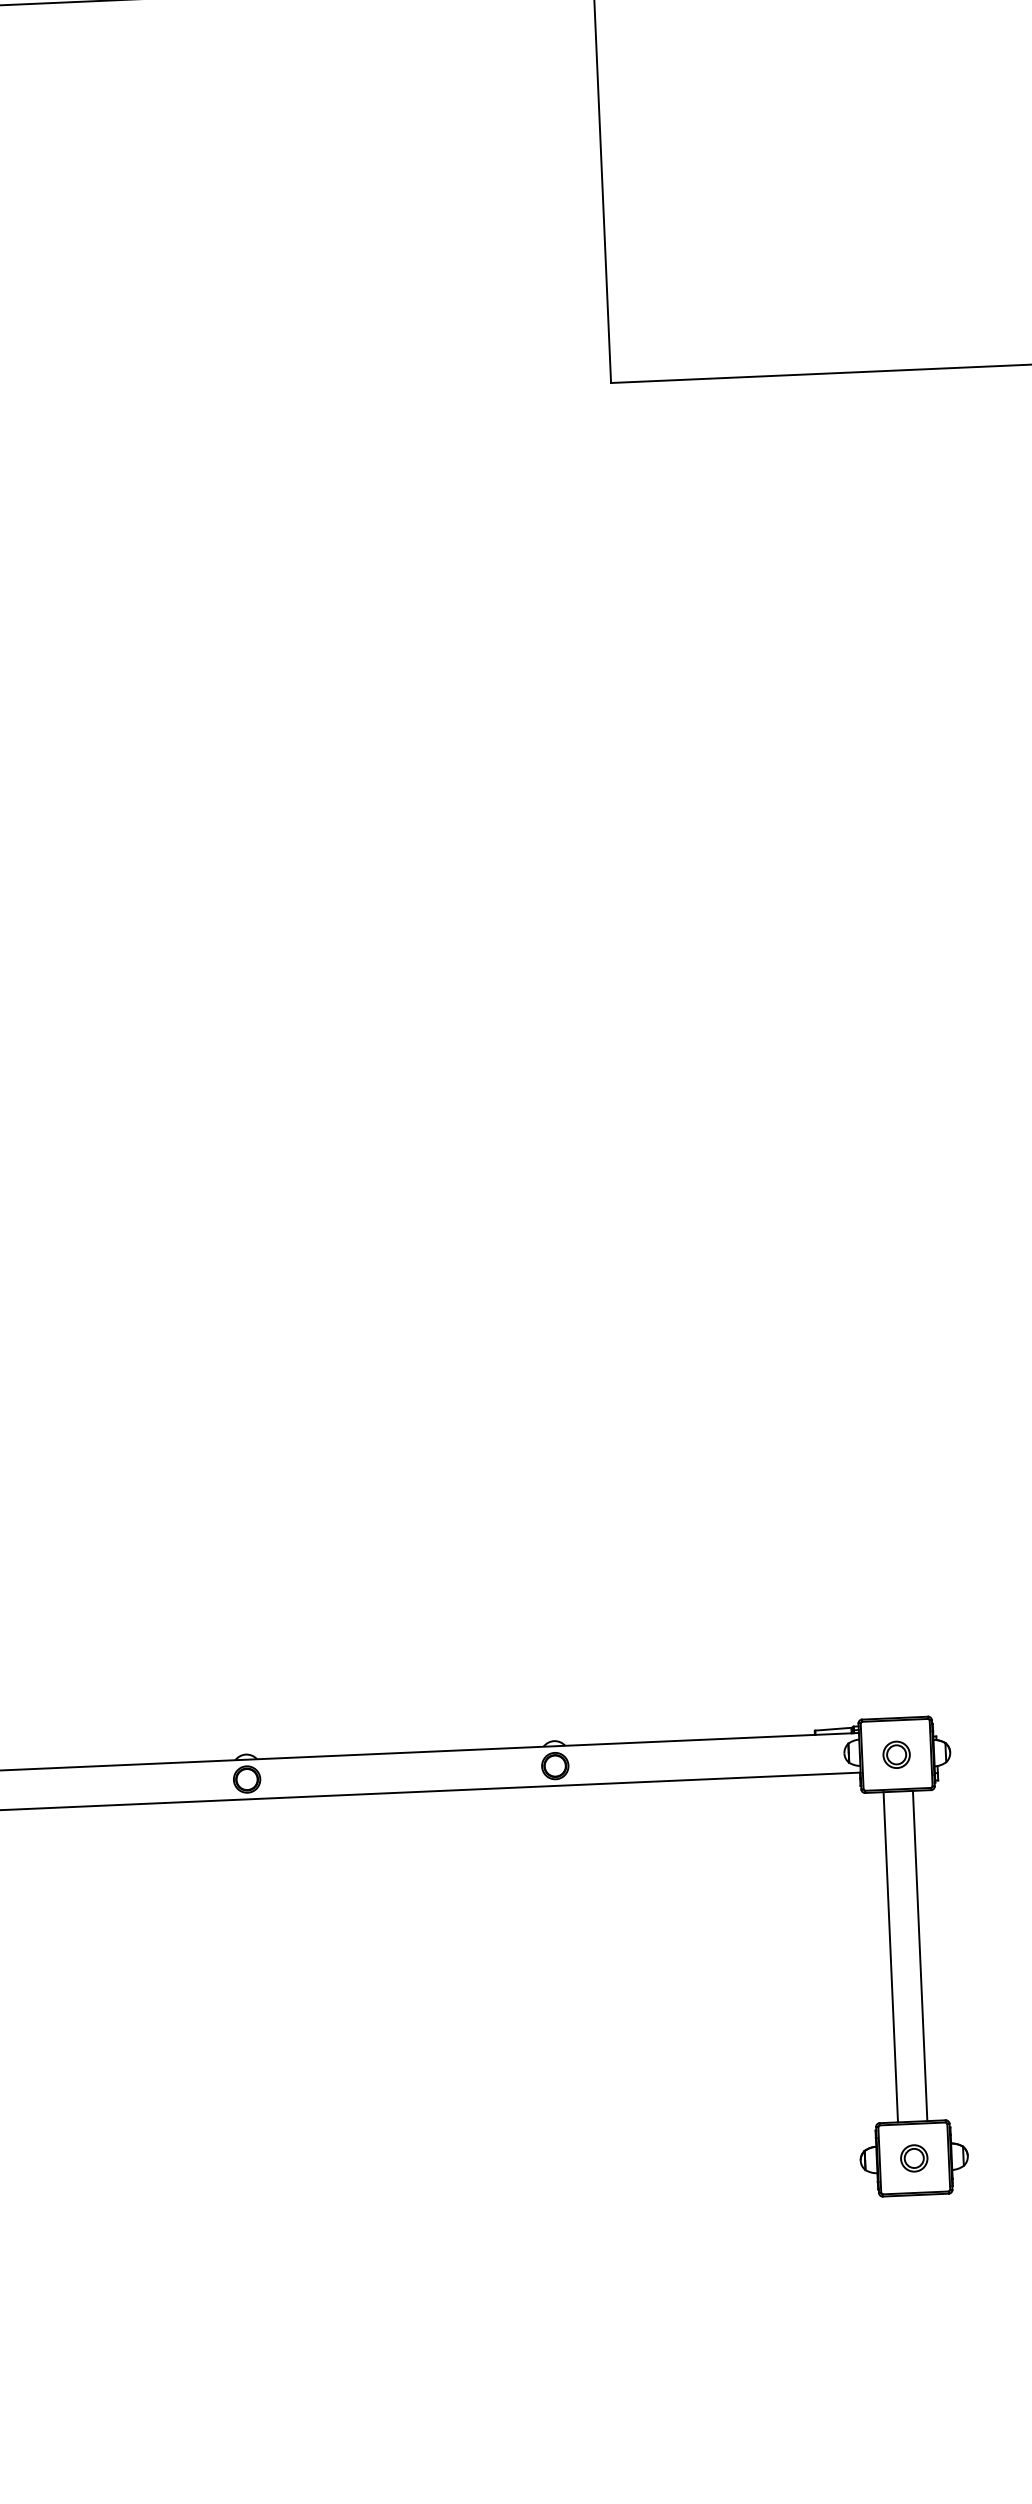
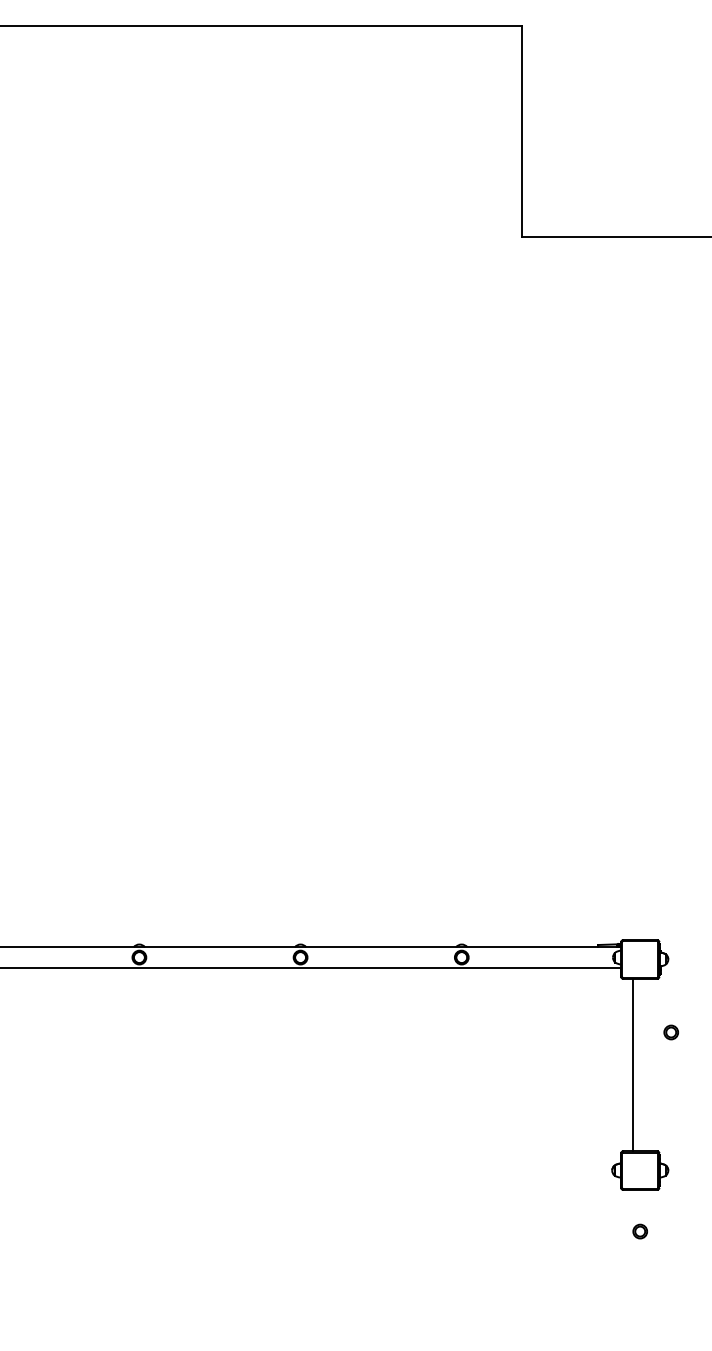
part: (895, 1754) -> (670, 1032), moved
line: (919, 1954) -> (647, 1064), removed
part: (912, 2158) -> (639, 1231), moved

